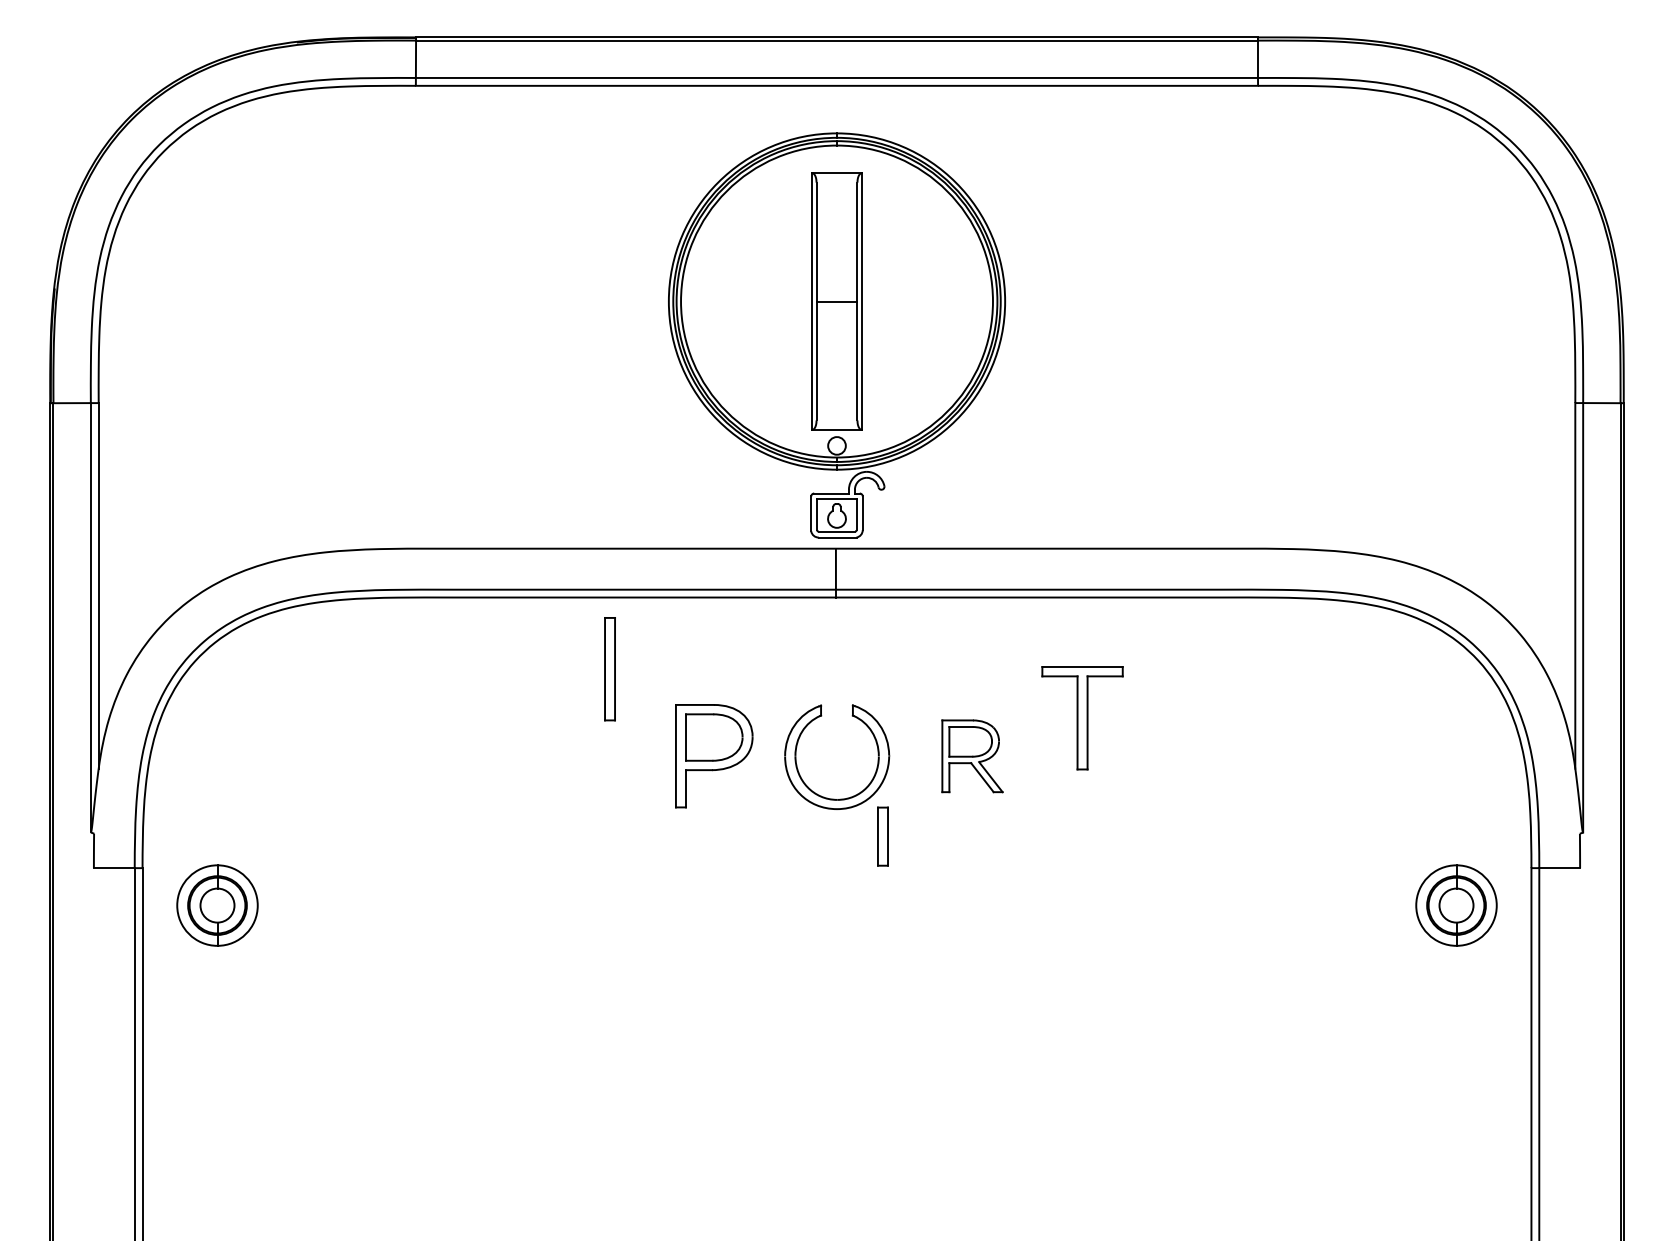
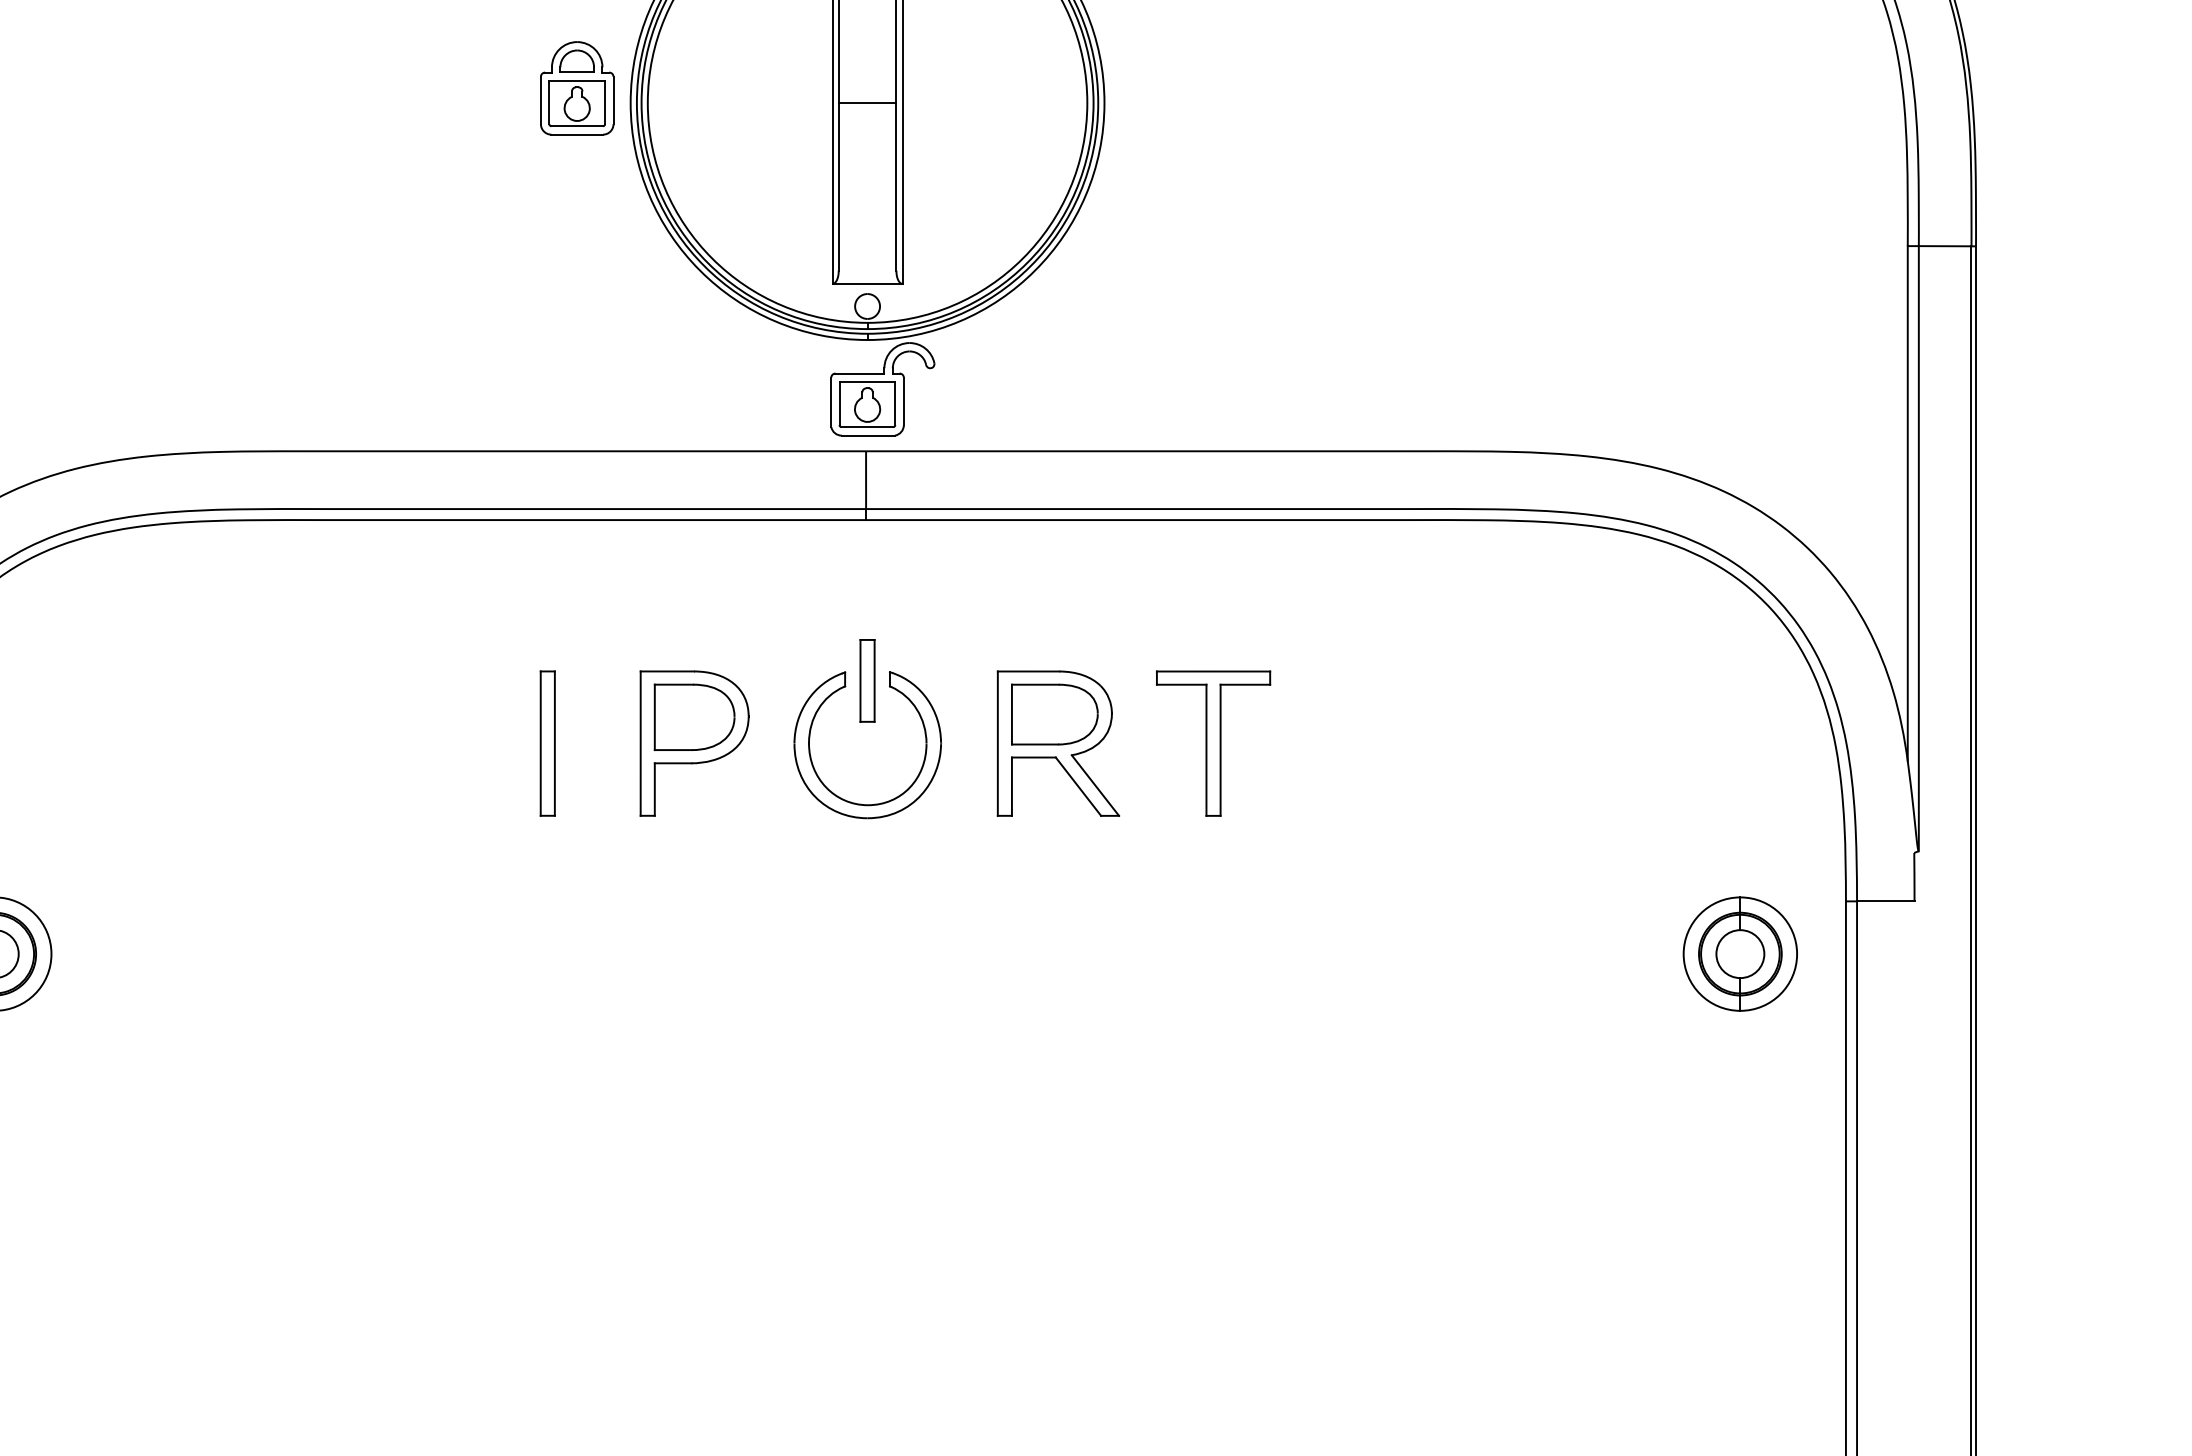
part: (630, 290) -> (576, 87), added
part: (609, 669) -> (547, 744), moved
part: (1082, 718) -> (1213, 744), moved
part: (972, 756) -> (1058, 744), size x1.43
part: (882, 836) -> (866, 680), moved

